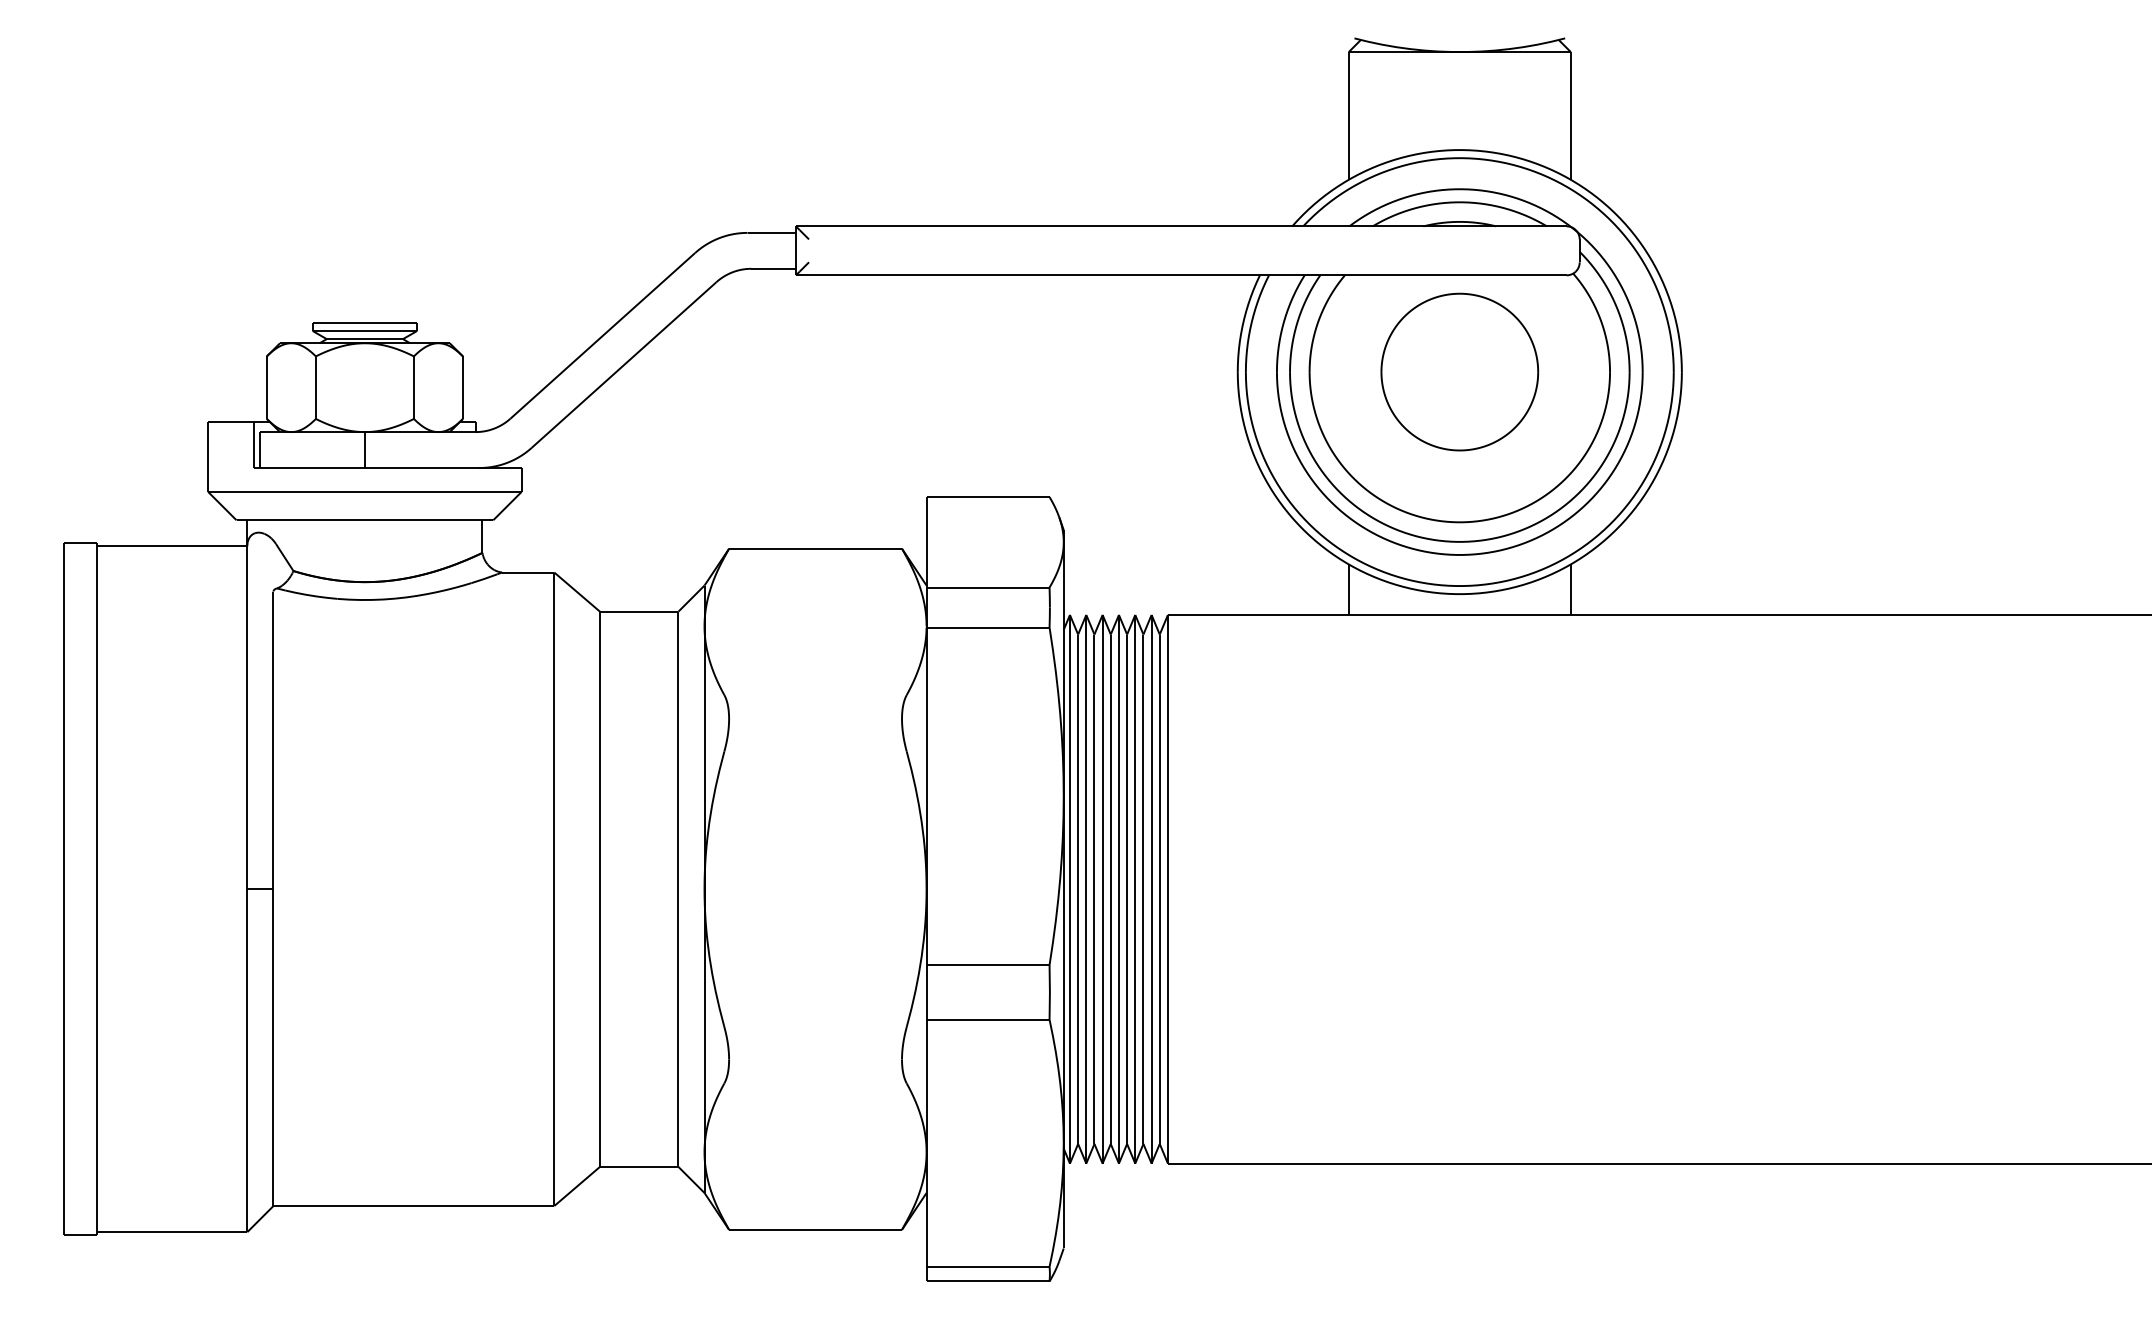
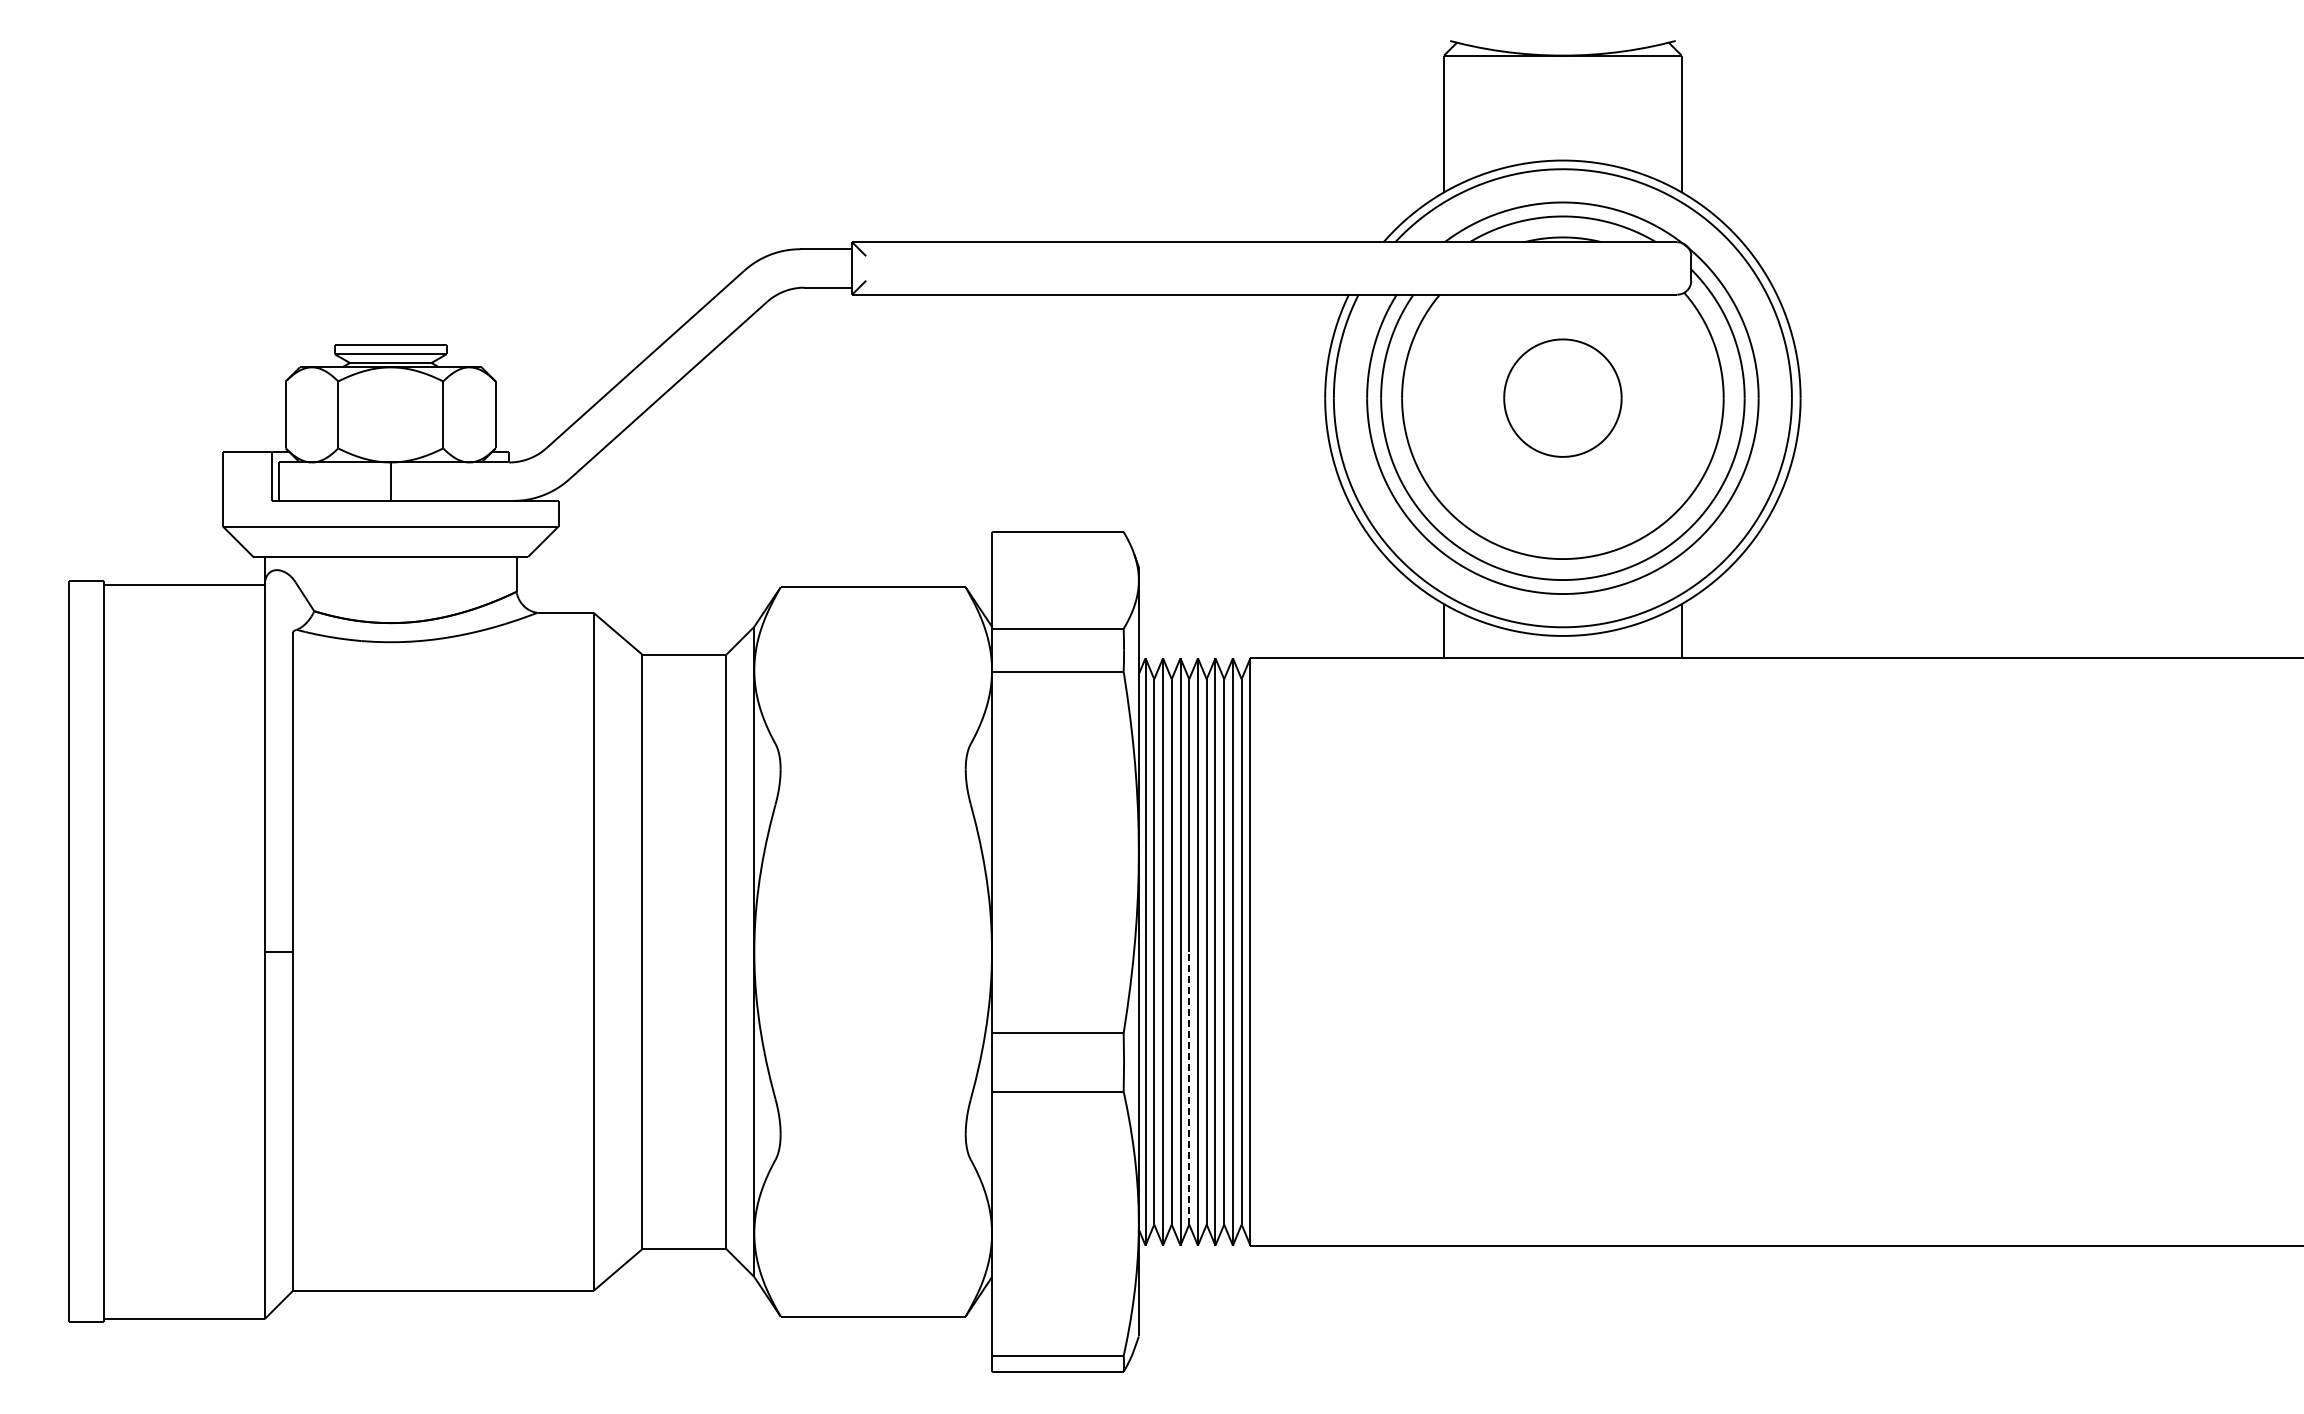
part: (1459, 371) -> (1562, 397), size x0.7
line: (1111, 1015) -> (1189, 1087), solid -> dashed

